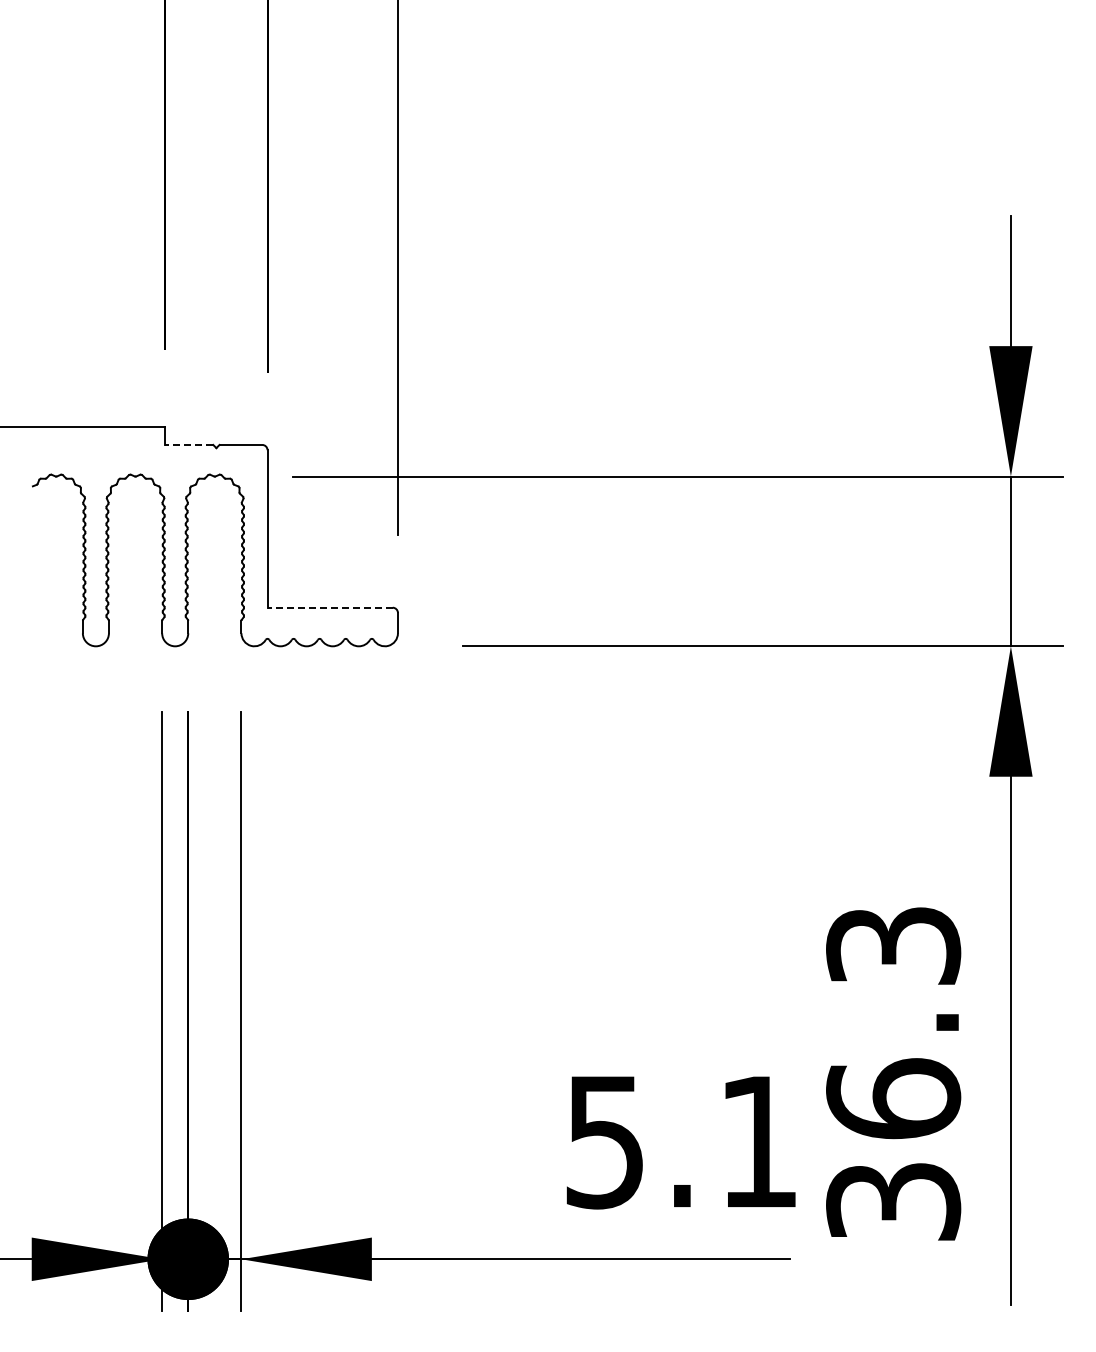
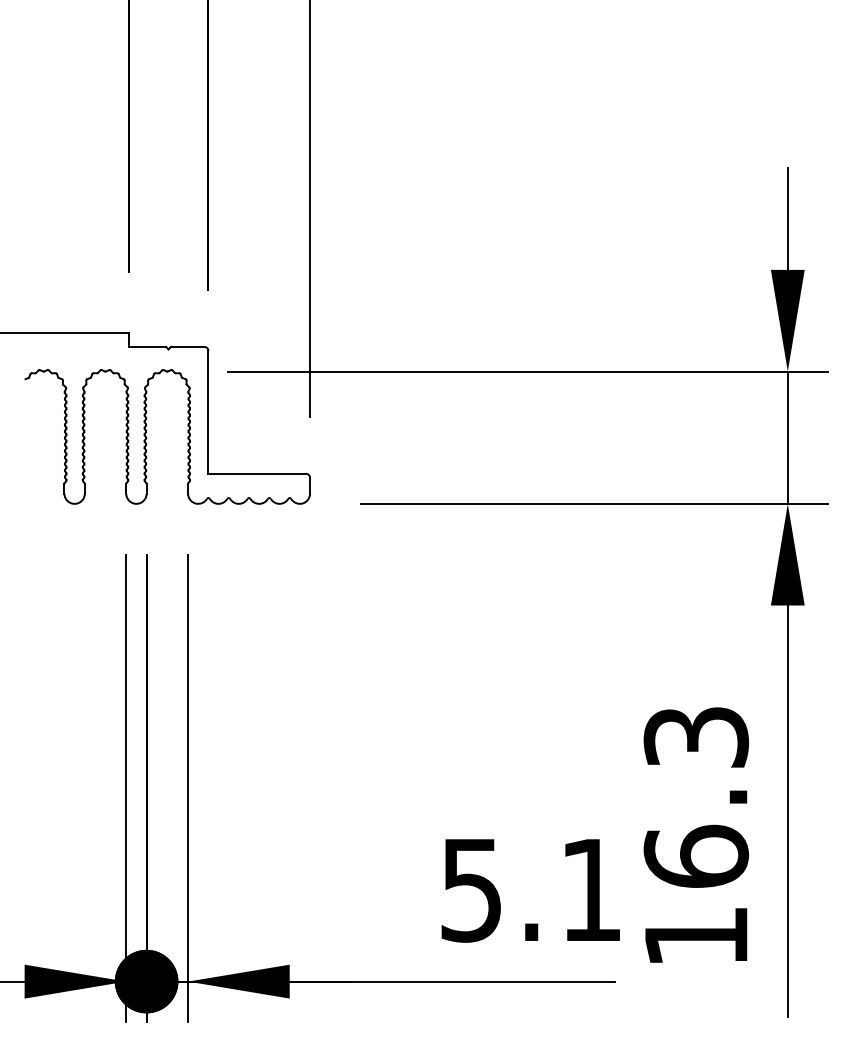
line: (189, 444) -> (147, 346), dashed -> solid
line: (330, 607) -> (257, 473), dashed -> solid
text: (893, 1201) -> (696, 936), 36.3 -> 16.3

